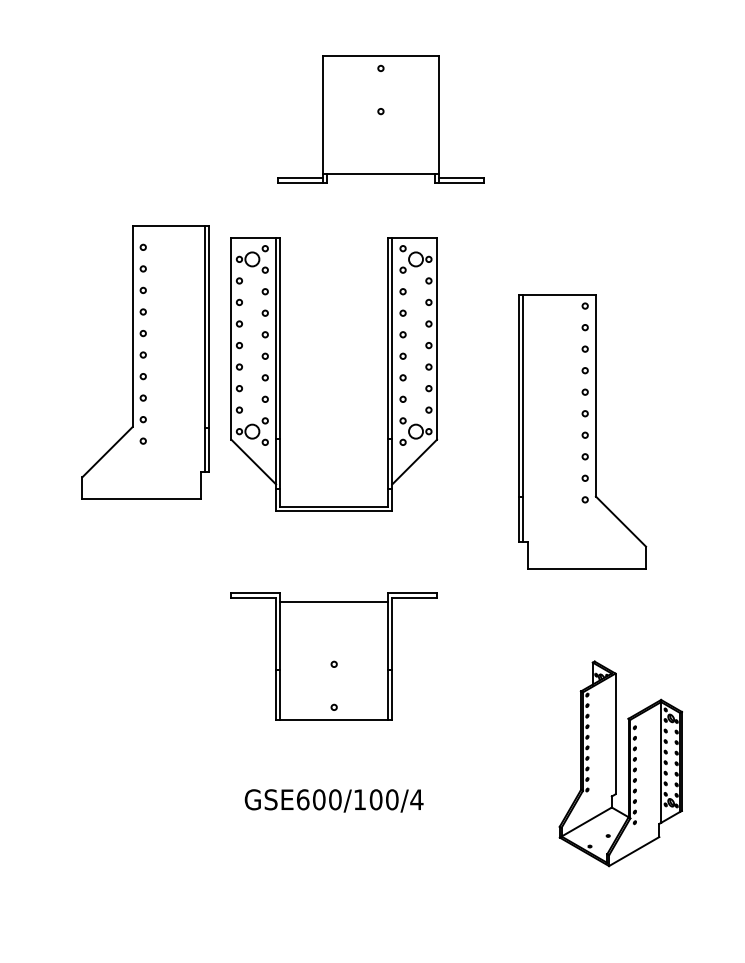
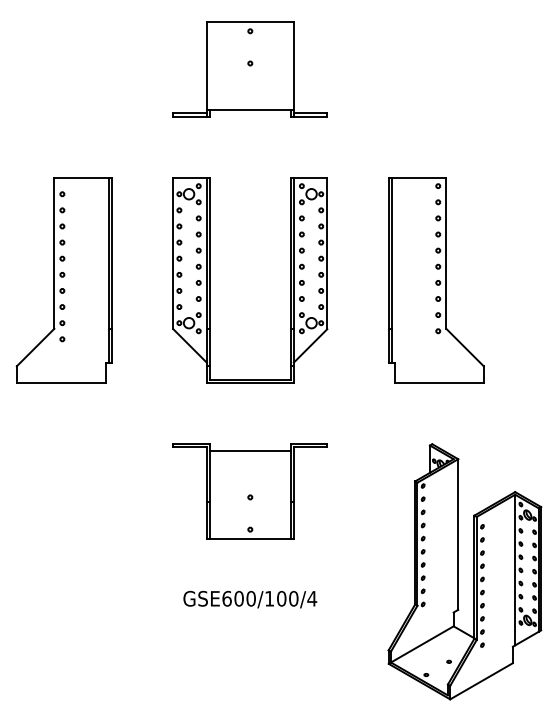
part: (379, 119) -> (249, 69), moved
part: (144, 362) -> (63, 280), moved
part: (582, 432) -> (436, 280), moved
part: (620, 763) -> (464, 571), size x1.67

